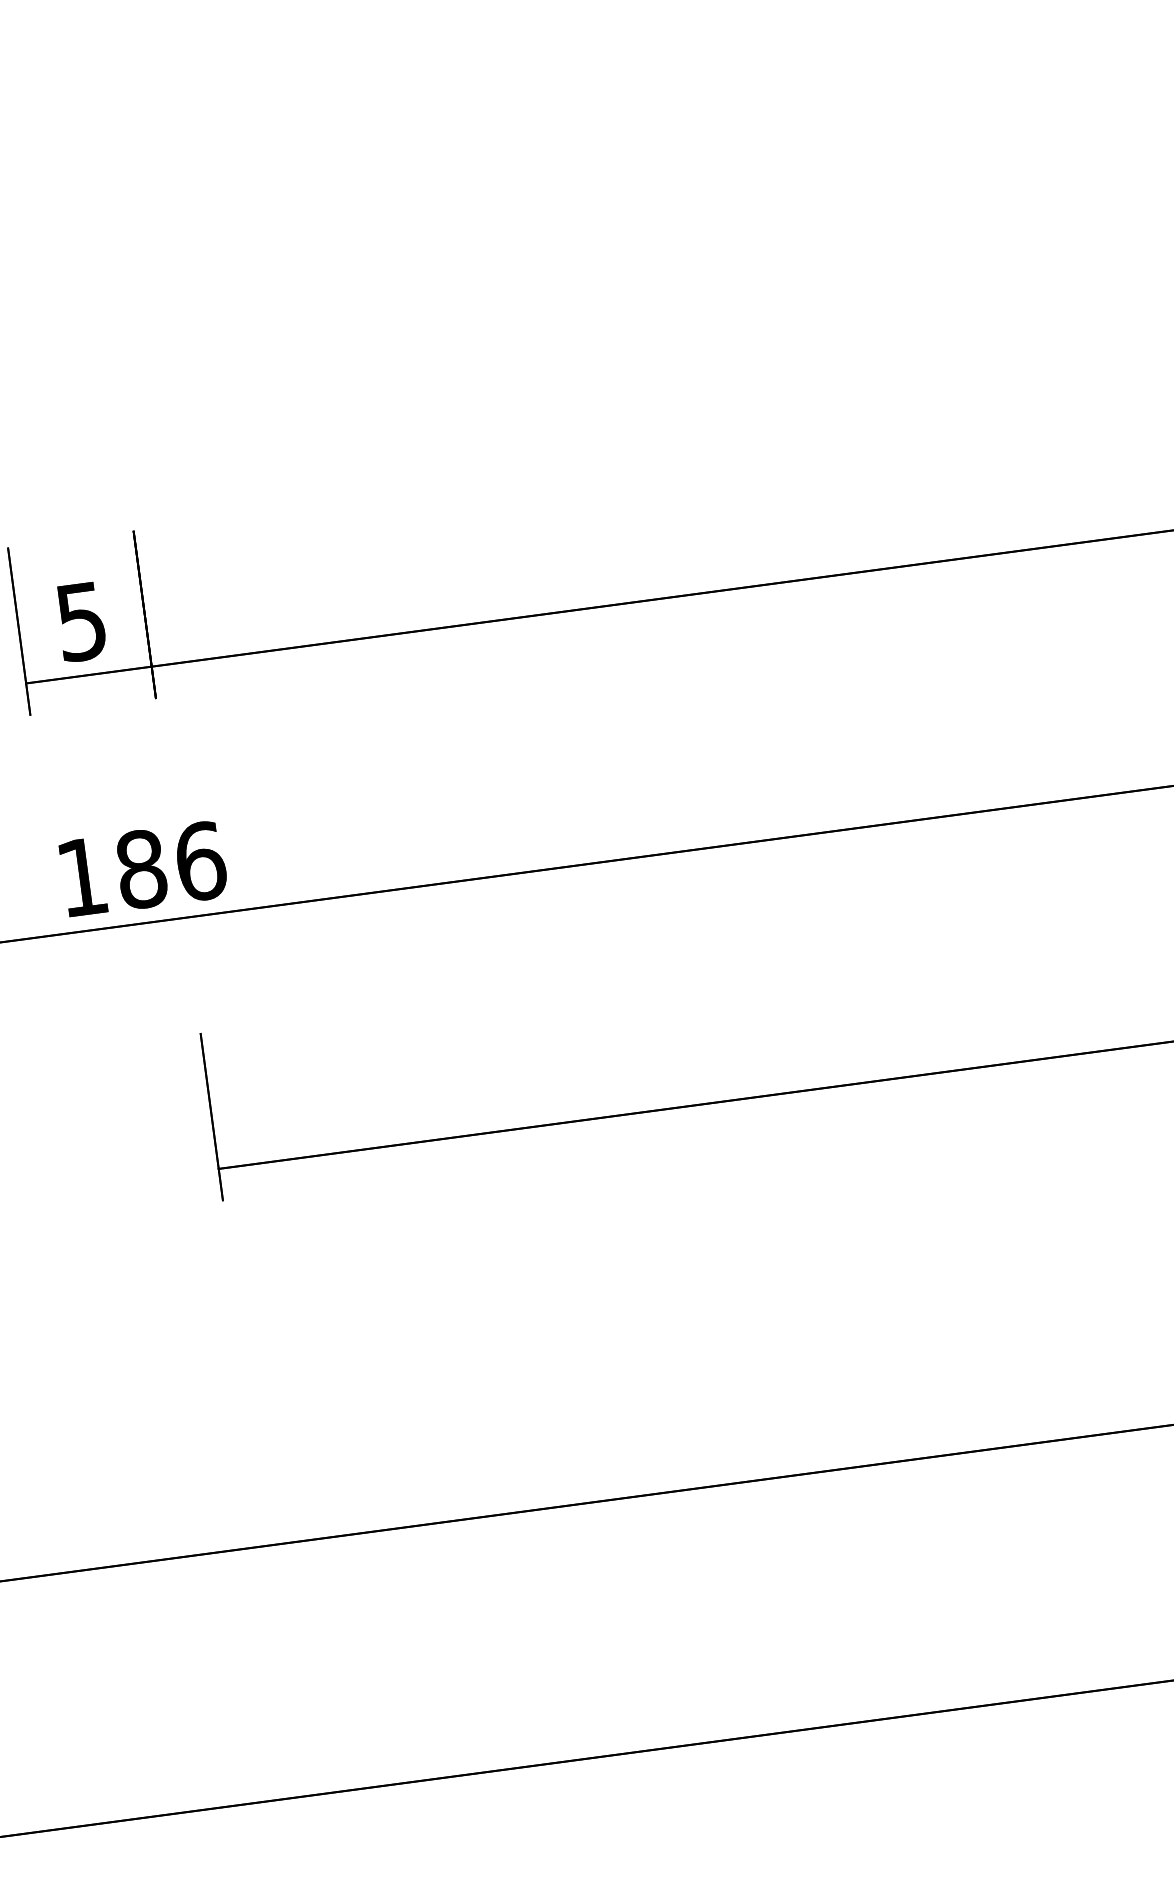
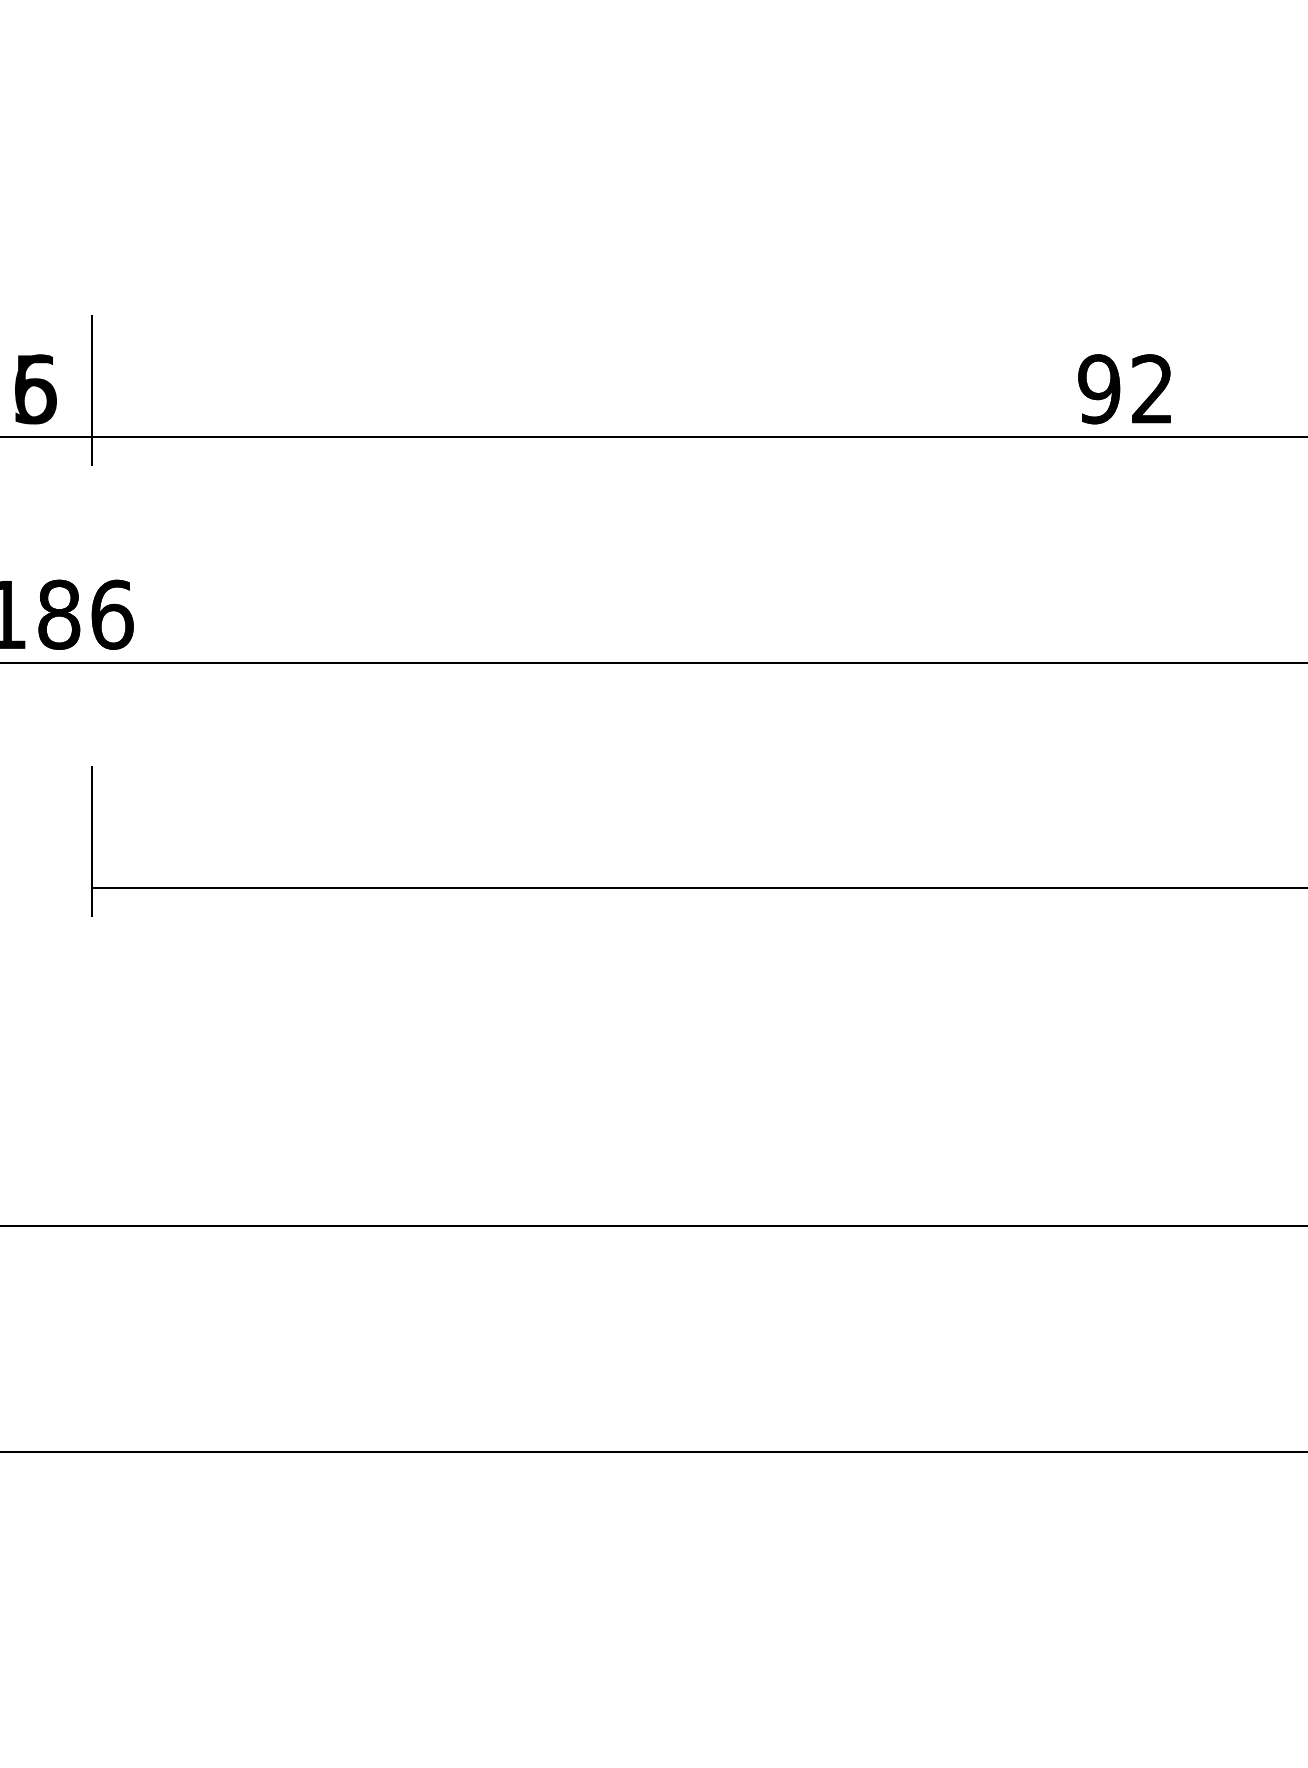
text: (81, 621) -> (35, 389), 5 -> 6

